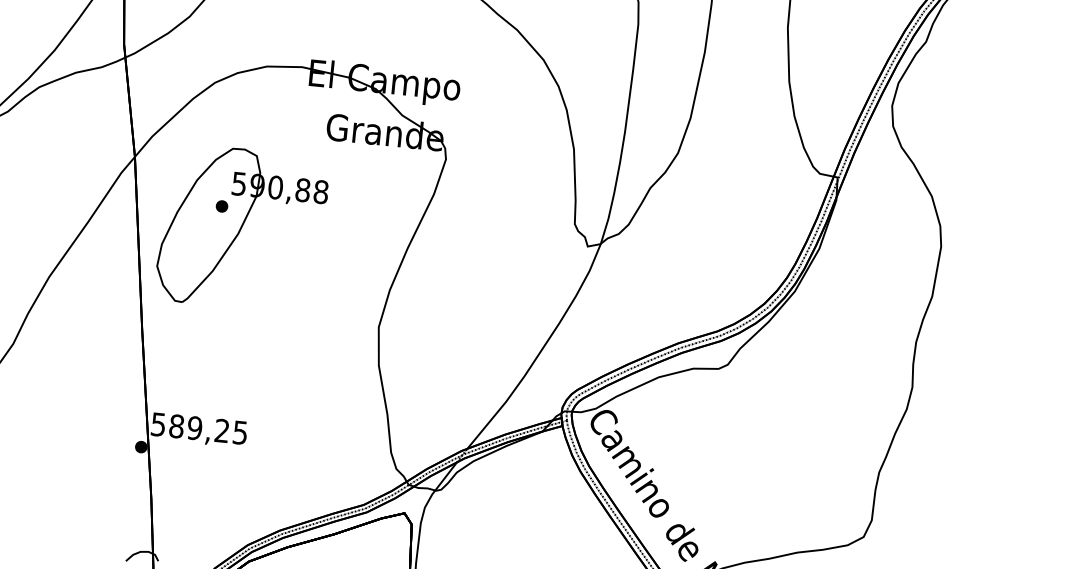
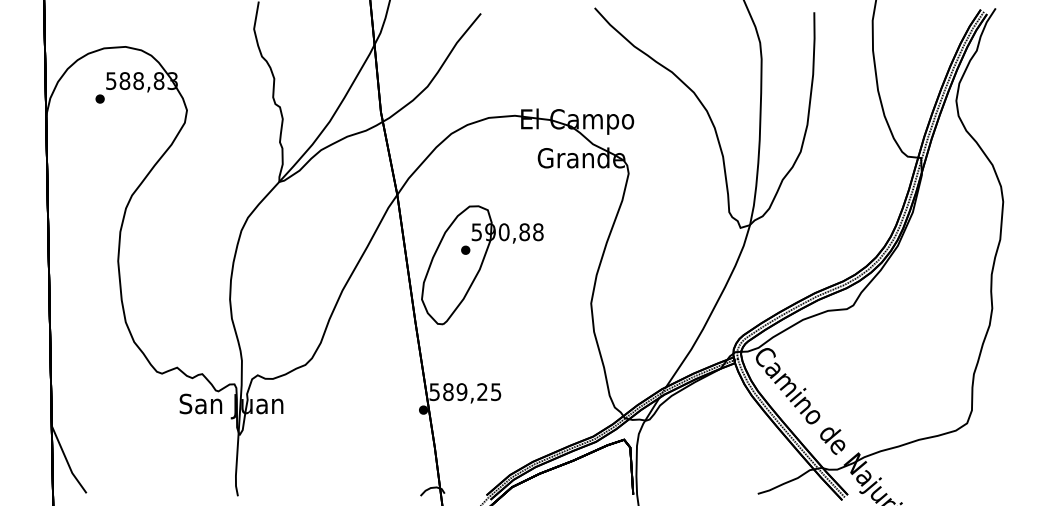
part: (242, 228) -> (482, 265), moved

